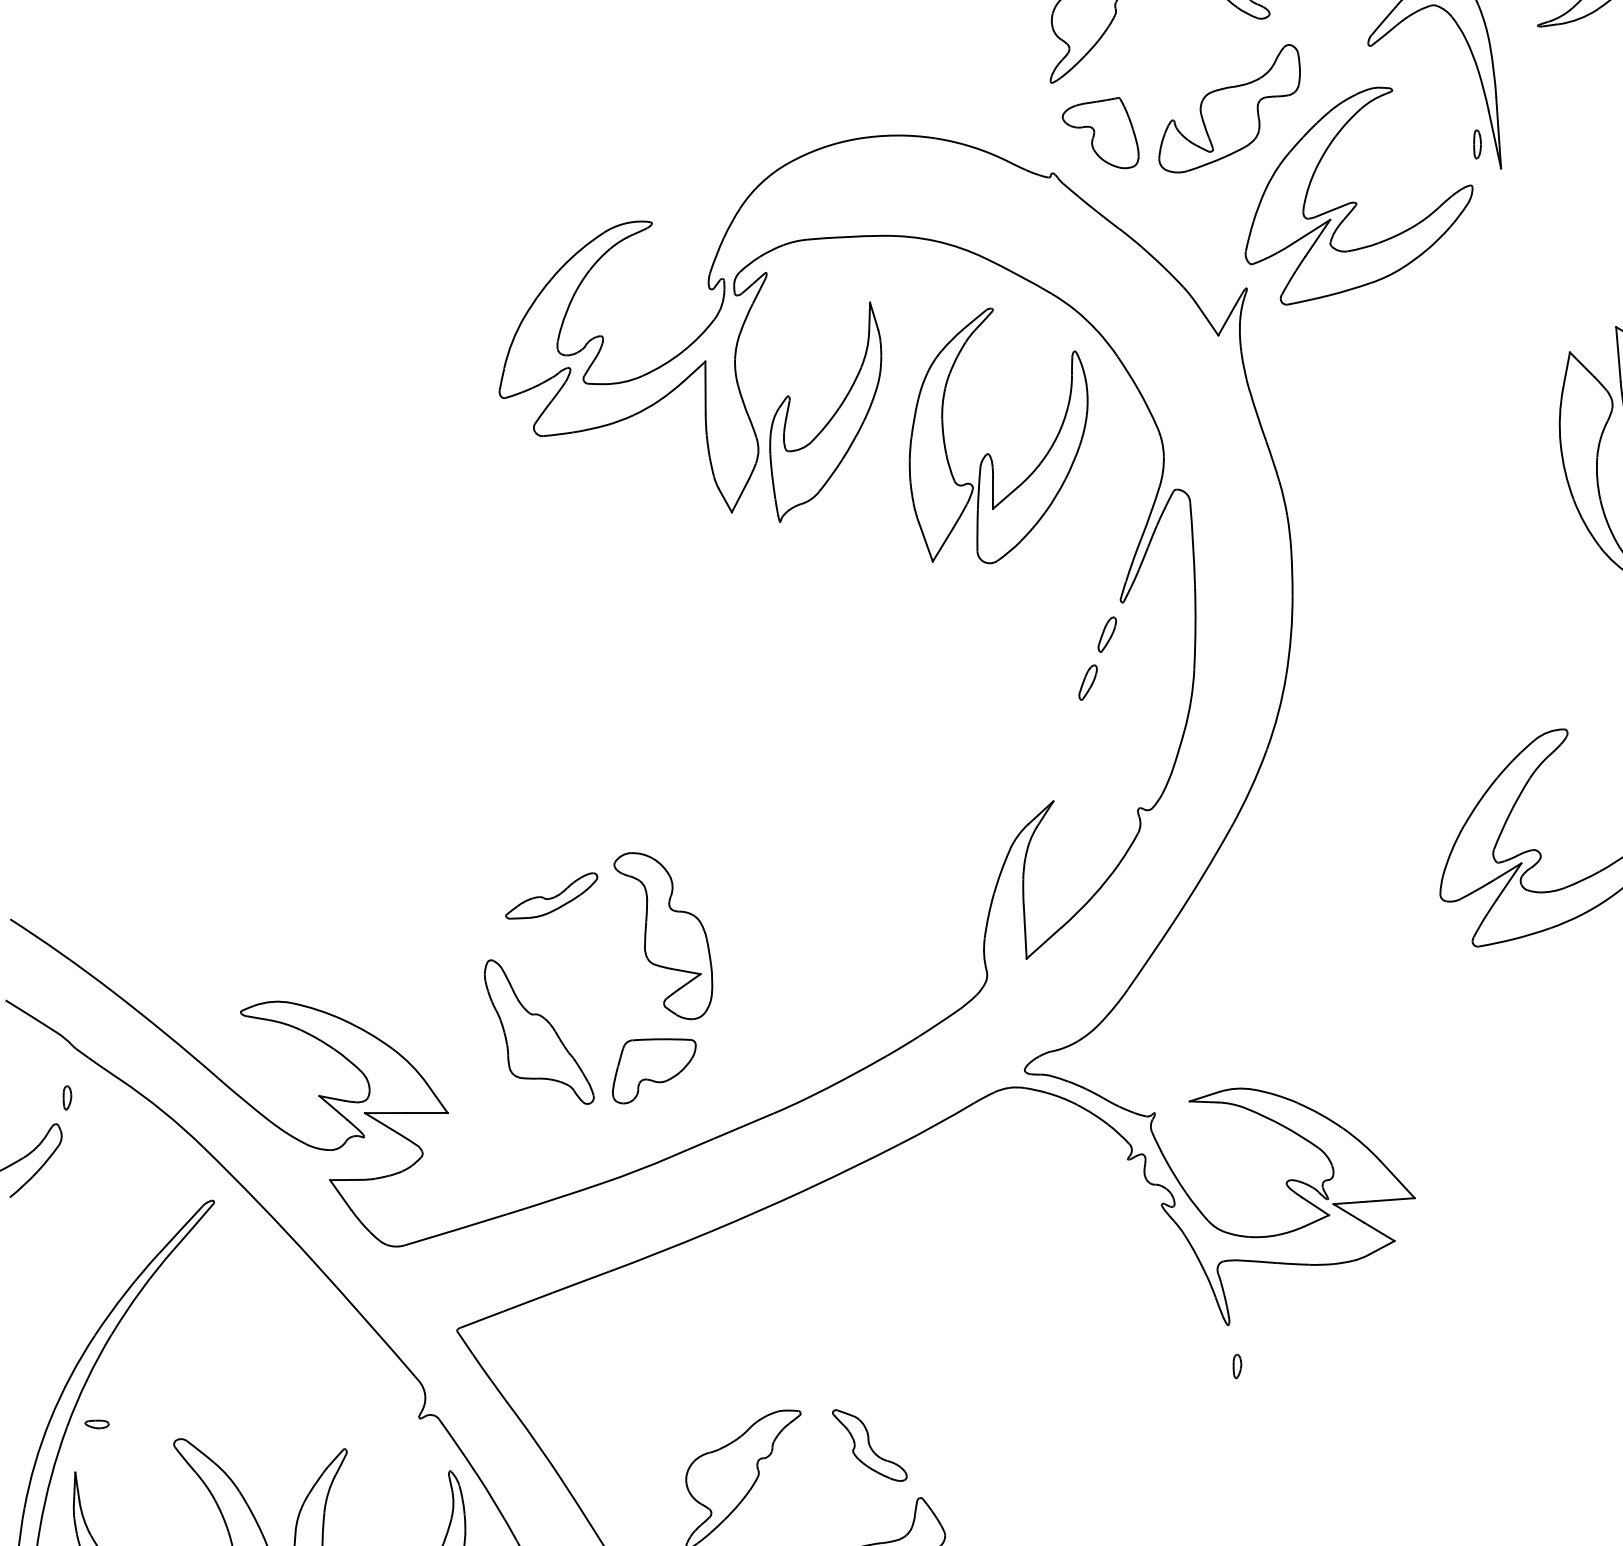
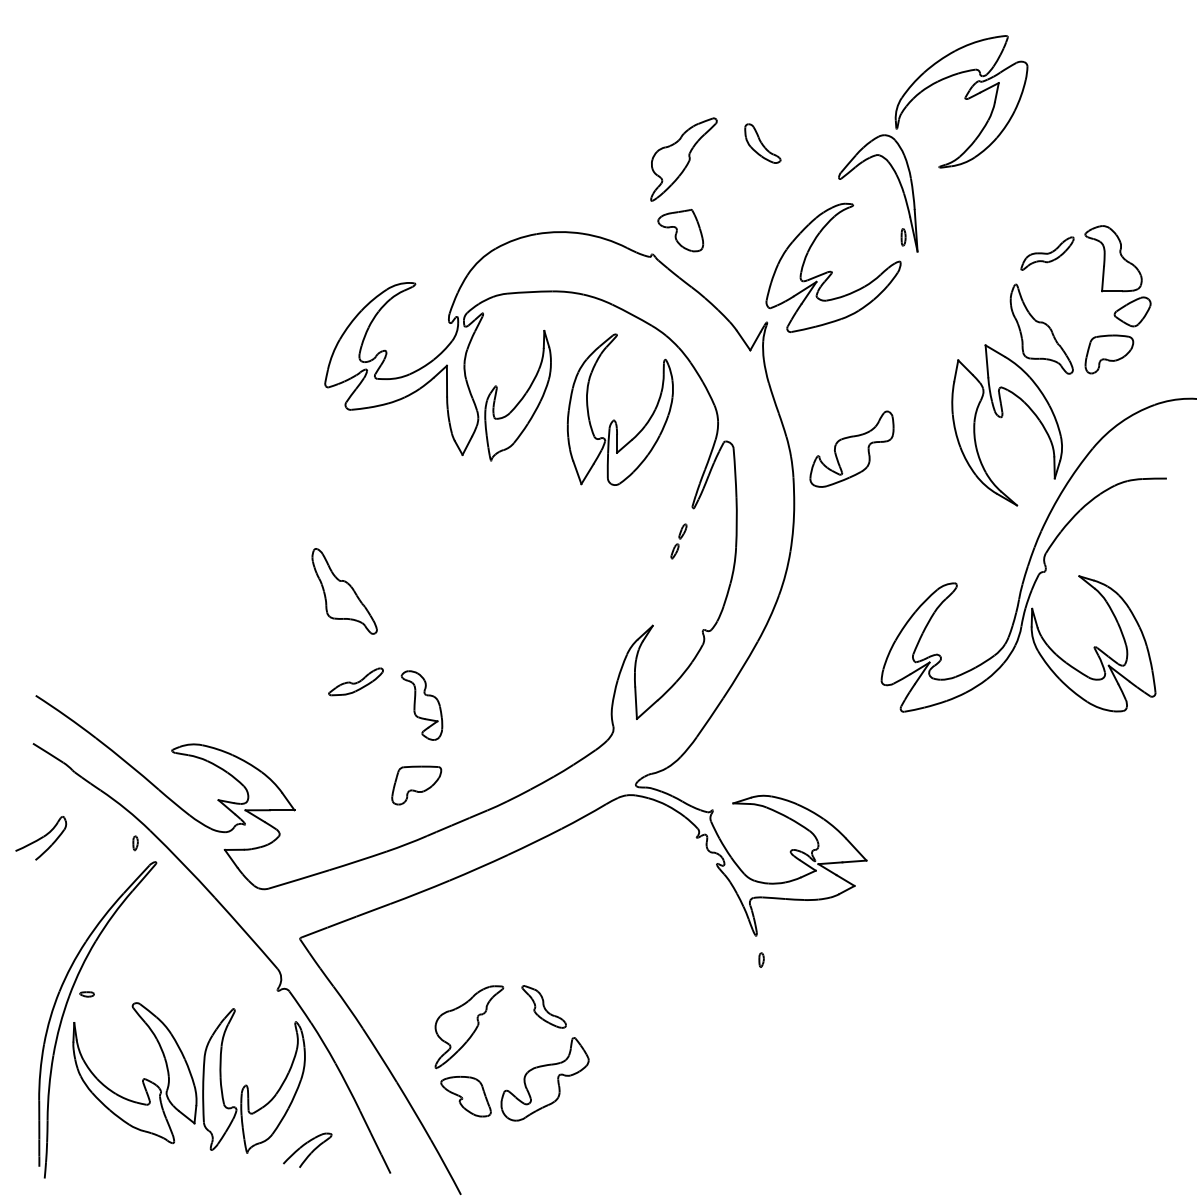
part: (1228, 107) -> (851, 448), moved
part: (1096, 658) -> (678, 541), size x0.7
part: (662, 935) -> (421, 705), size x0.7
part: (538, 1032) -> (344, 591), moved
part: (67, 1098) -> (135, 843), moved

